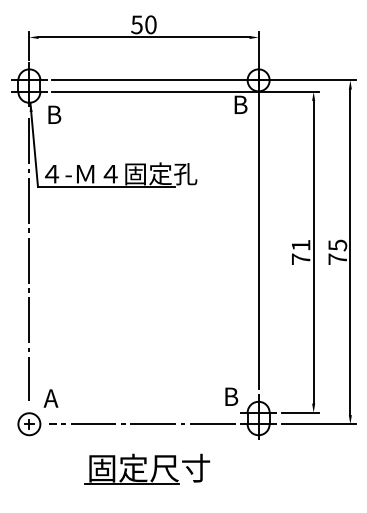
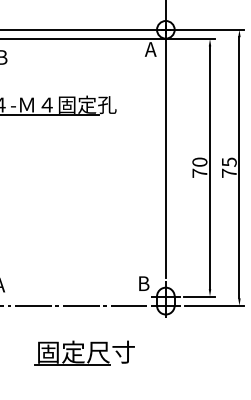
text: (239, 104) -> (150, 49), B -> A
text: (300, 244) -> (199, 161), 71 -> 70
part: (147, 468) -> (84, 352), moved

